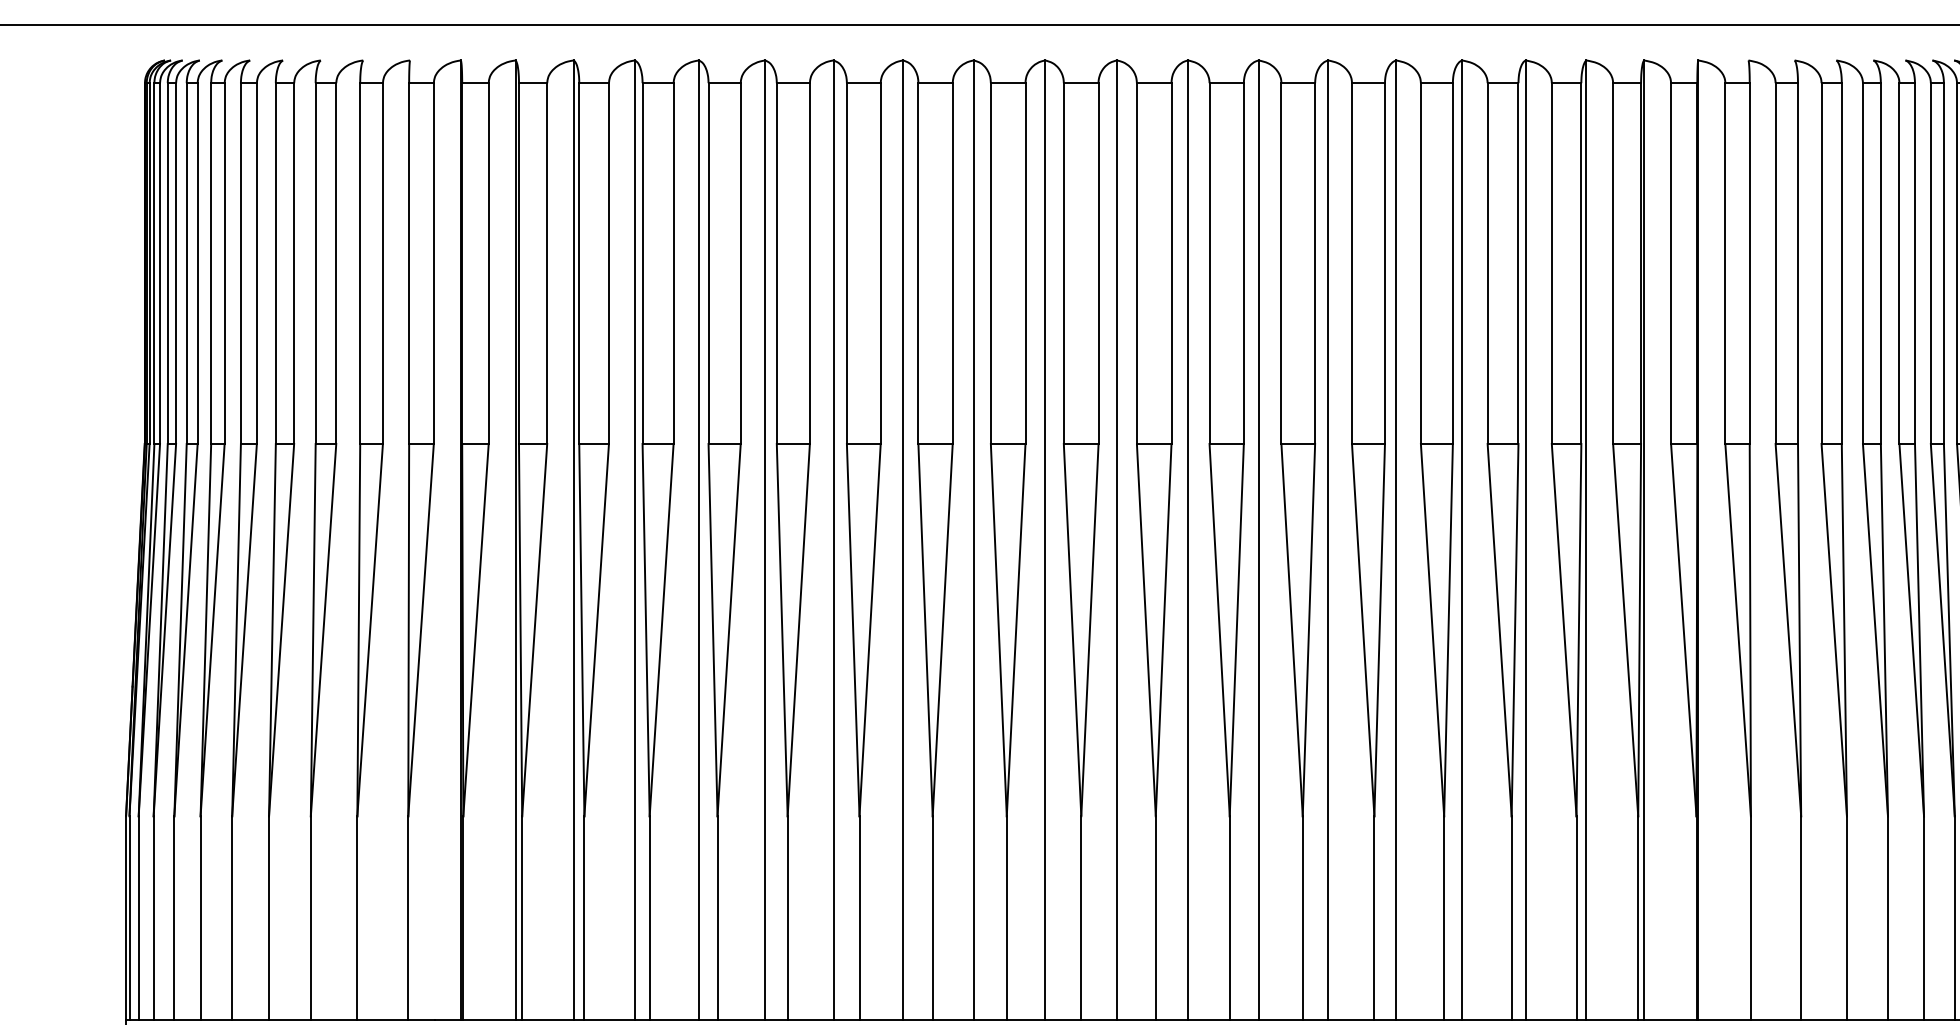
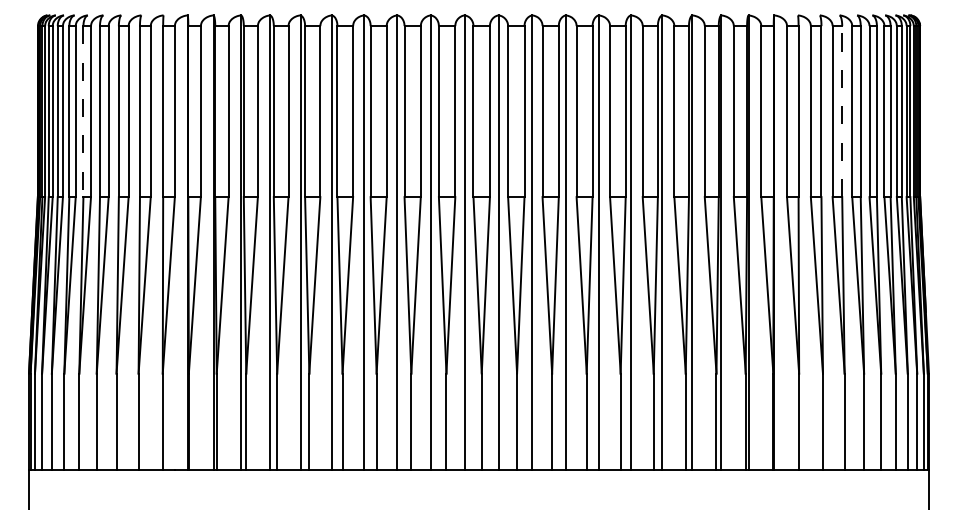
line: (241, 263) -> (83, 111), solid -> dashed
line: (1842, 263) -> (842, 111), solid -> dashed

